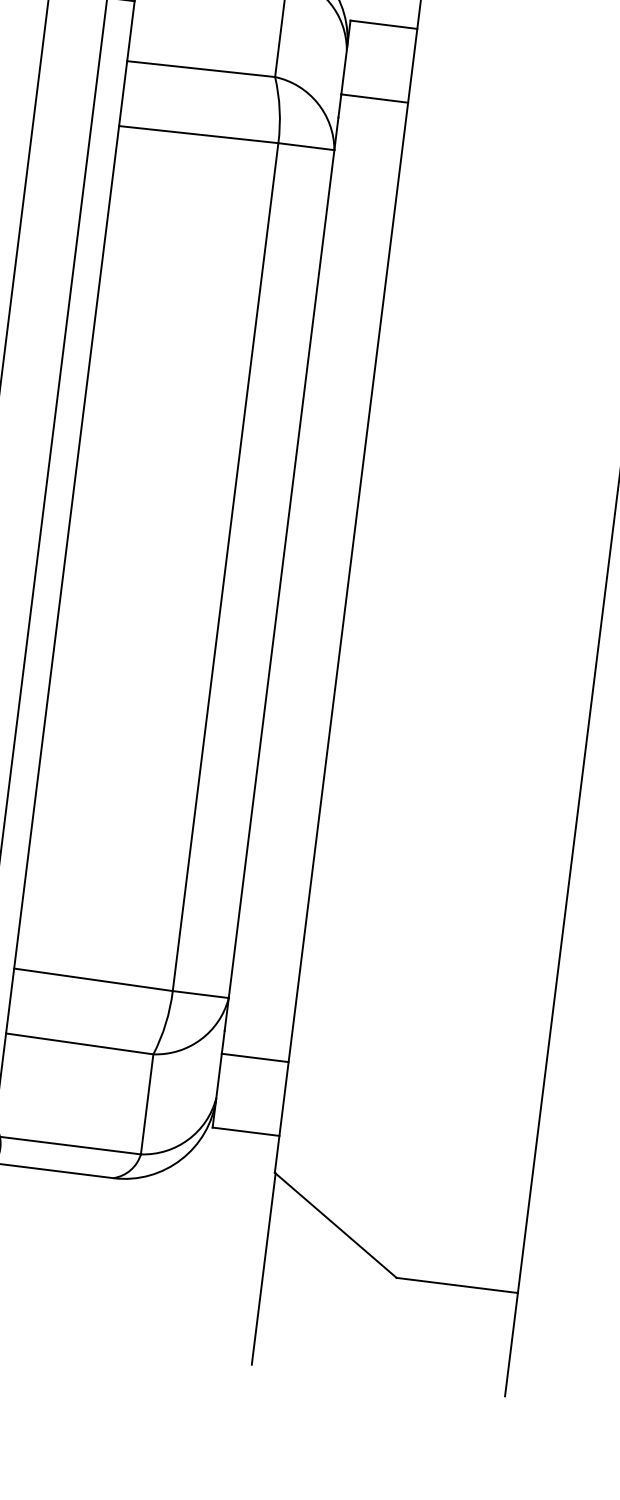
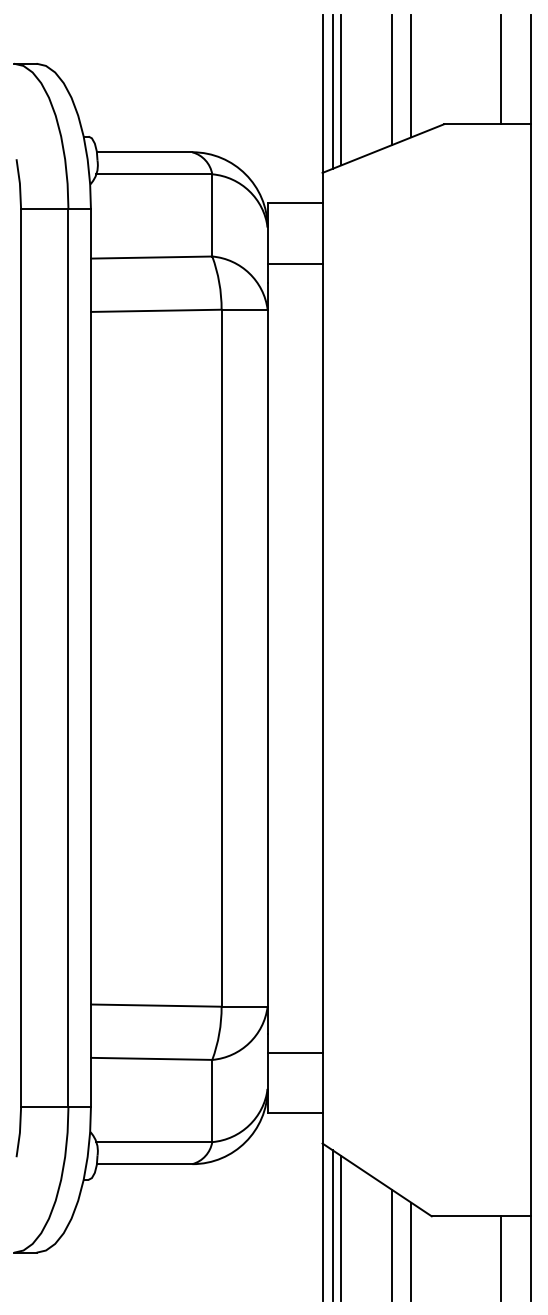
line: (274, 1274) -> (332, 1225), added
line: (285, 1279) -> (341, 1228), added
line: (343, 1307) -> (391, 1245), added
line: (366, 1317) -> (411, 1251), added
line: (475, 1339) -> (501, 1258), added

